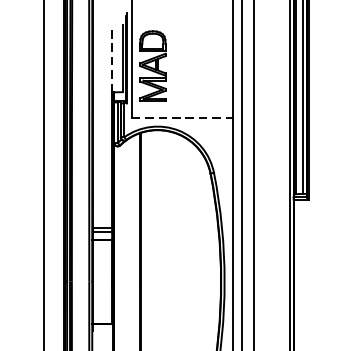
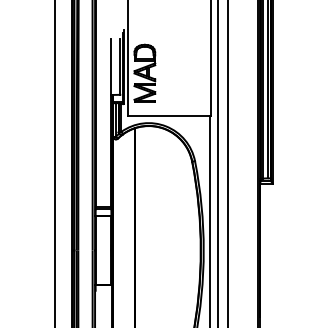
line: (112, 58) -> (111, 67), dashed -> solid
line: (182, 118) -> (169, 116), dashed -> solid

